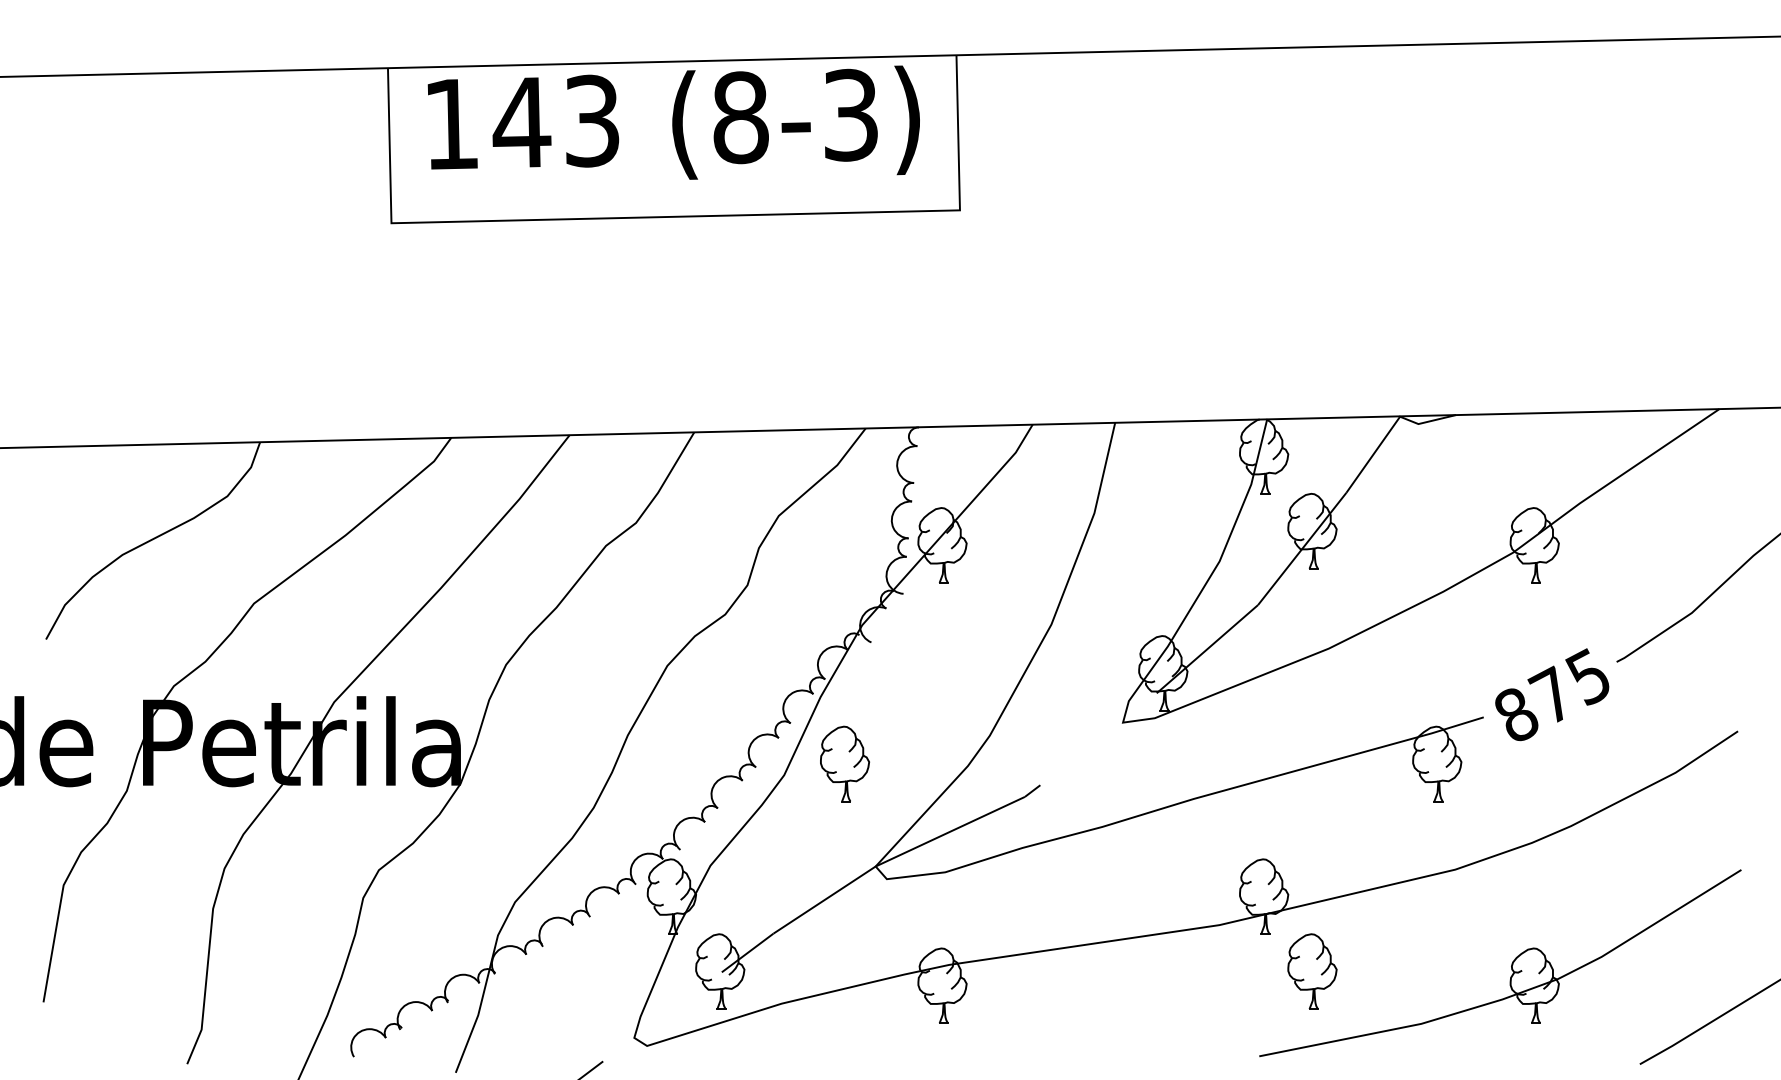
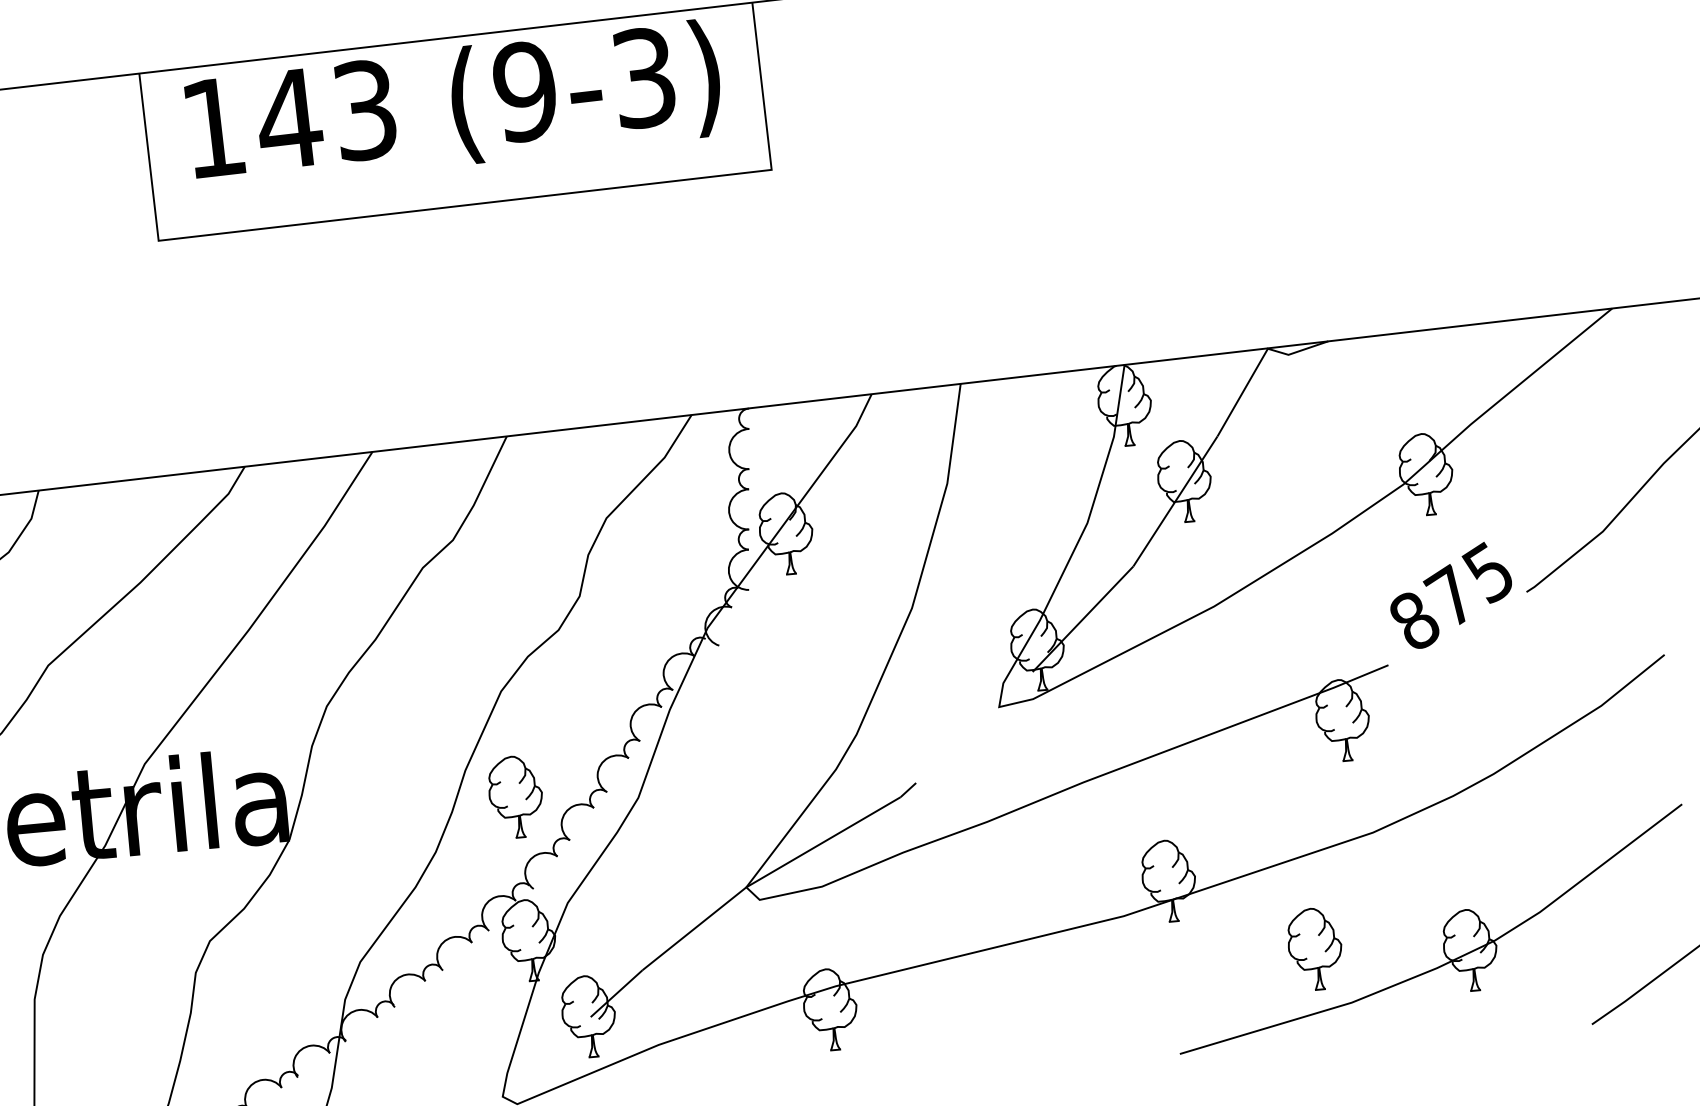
text: (740, 117) -> (525, 91), (8-3) -> (9-3)
text: (1552, 694) -> (1451, 595), moved
part: (844, 763) -> (515, 796), moved
part: (1312, 971) -> (1315, 948), moved

